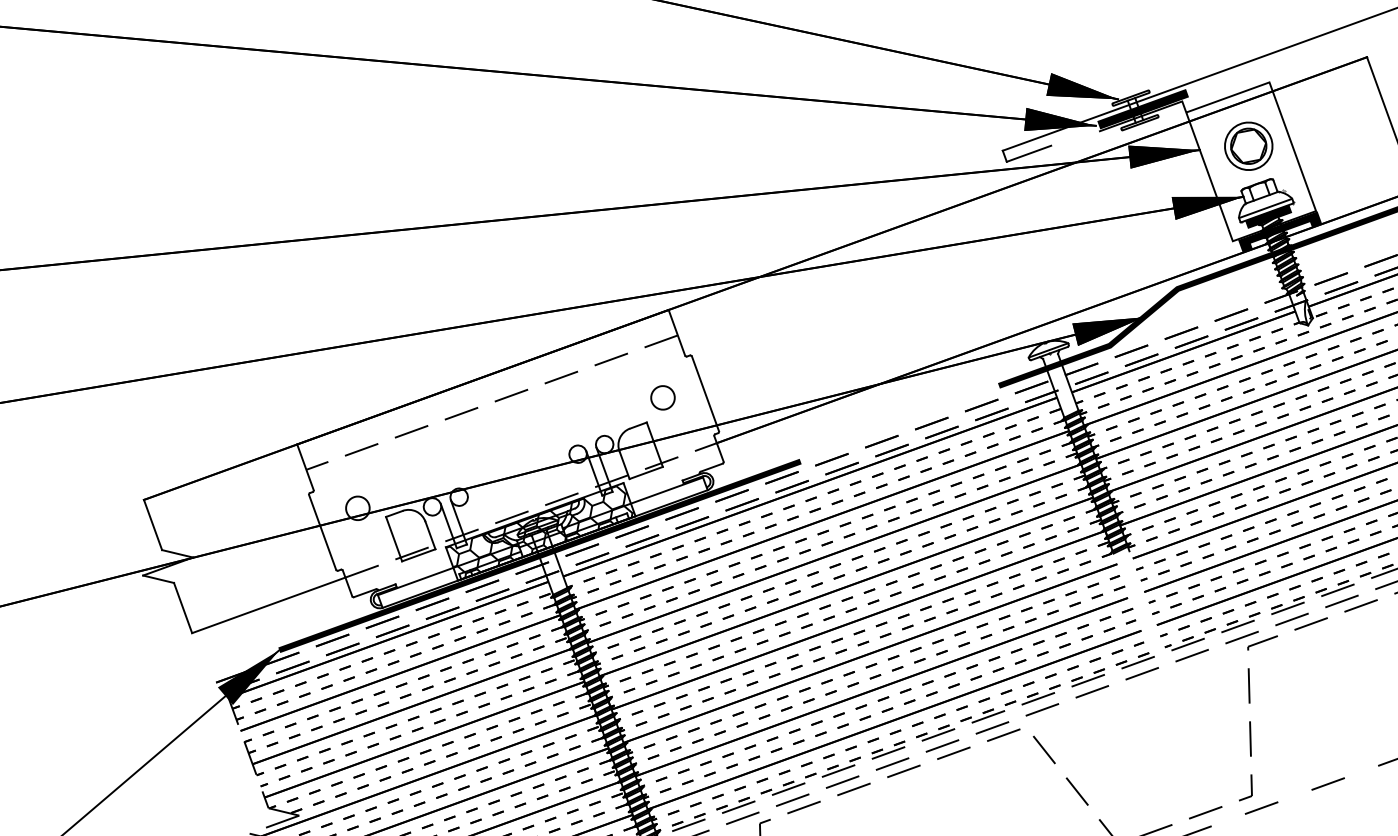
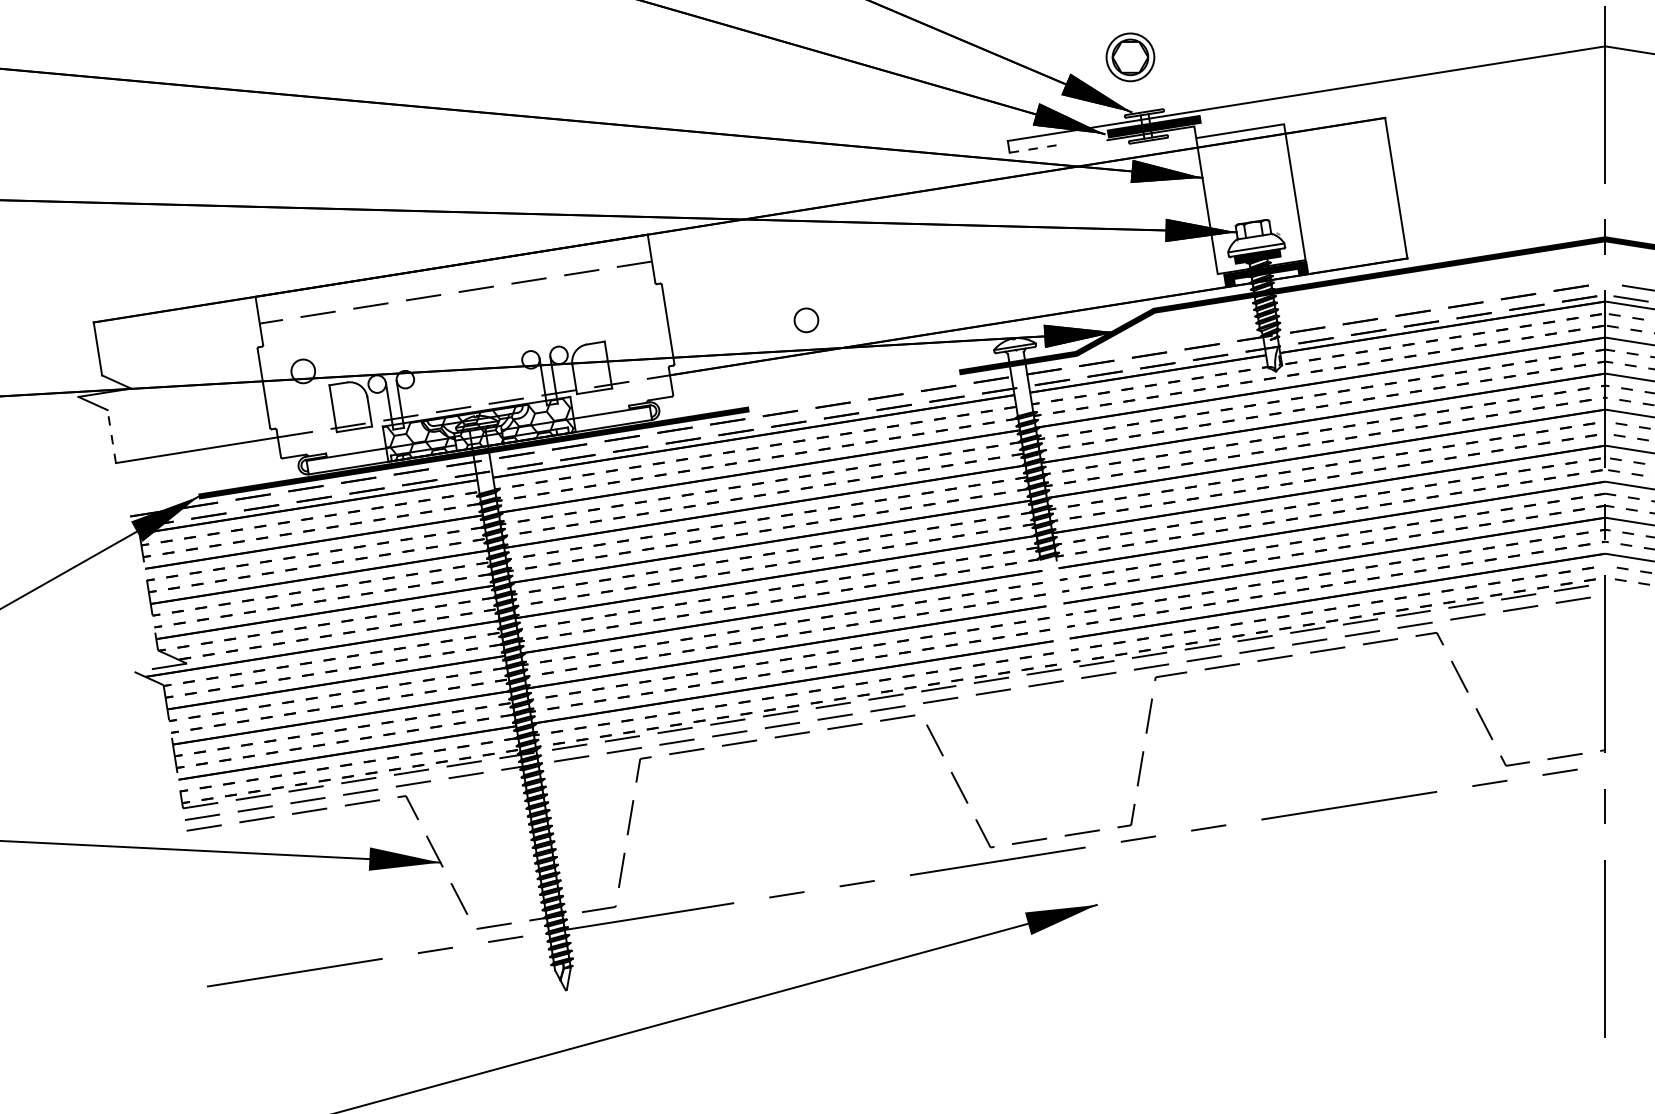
part: (1248, 146) -> (1130, 57), moved
line: (1029, 154) -> (1033, 149), solid -> dashed
circle: (663, 398) -> (806, 320), moved
line: (182, 608) -> (111, 436), solid -> dashed

